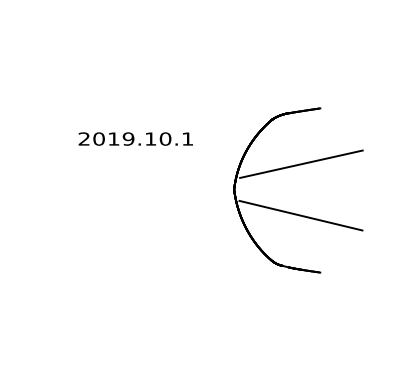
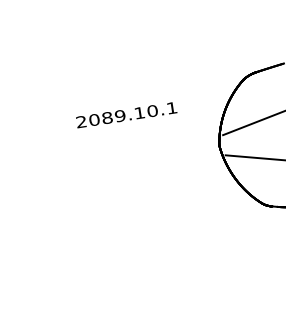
text: (113, 138) -> (107, 117), 2019.10.1 -> 2089.10.1

